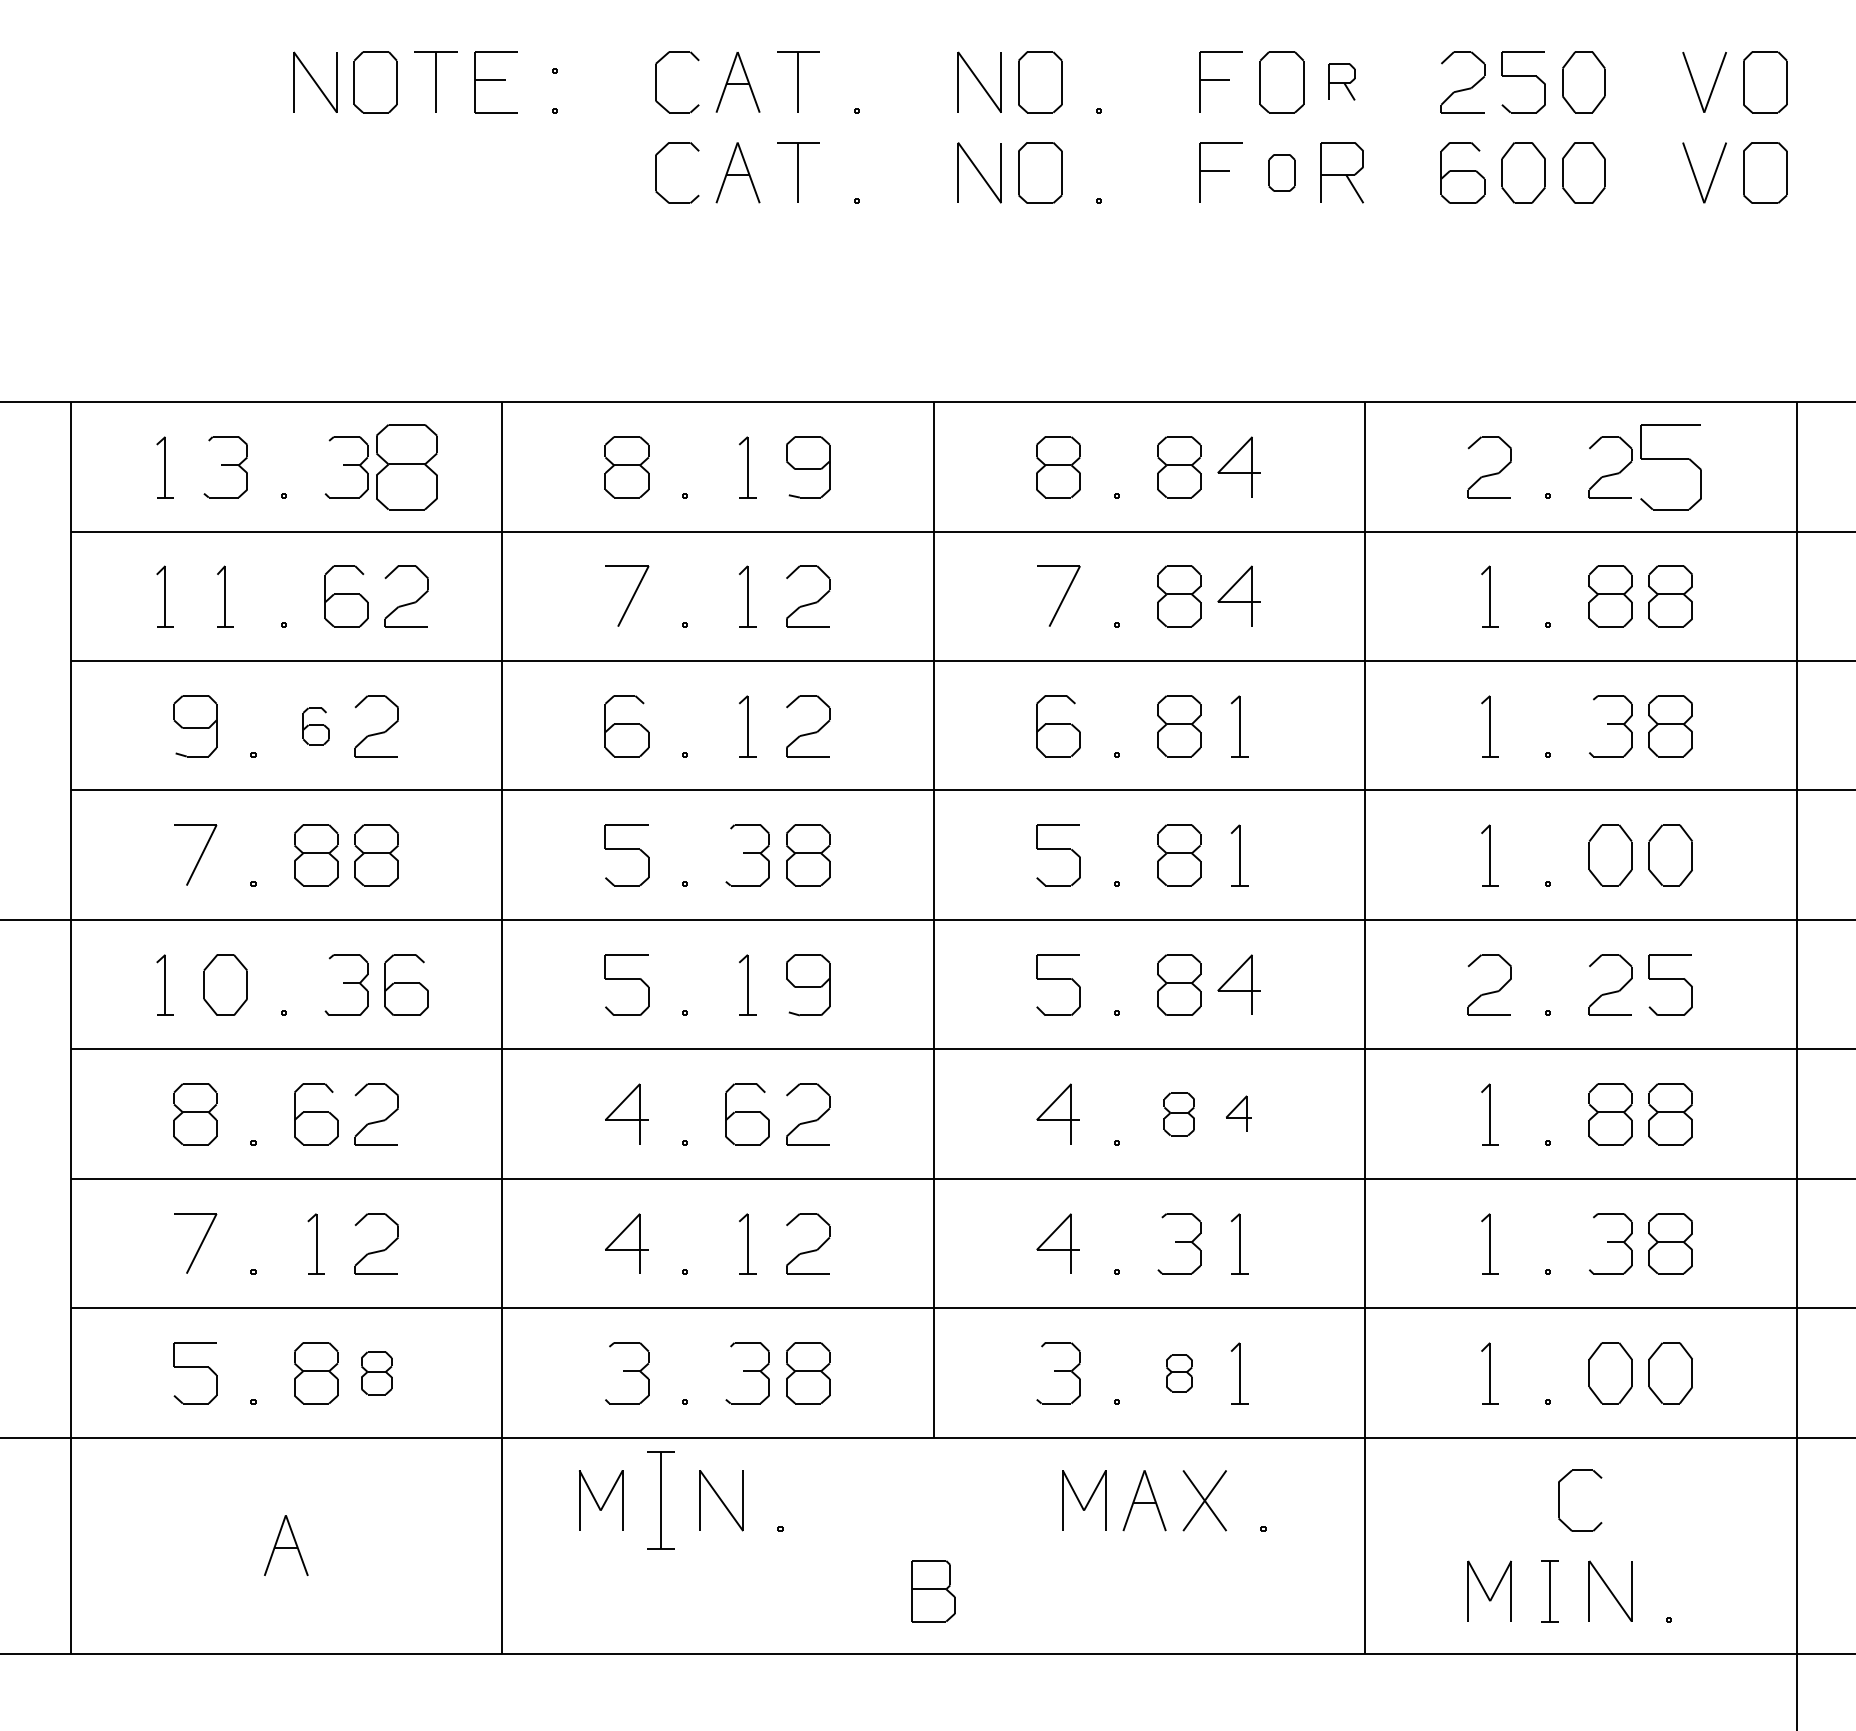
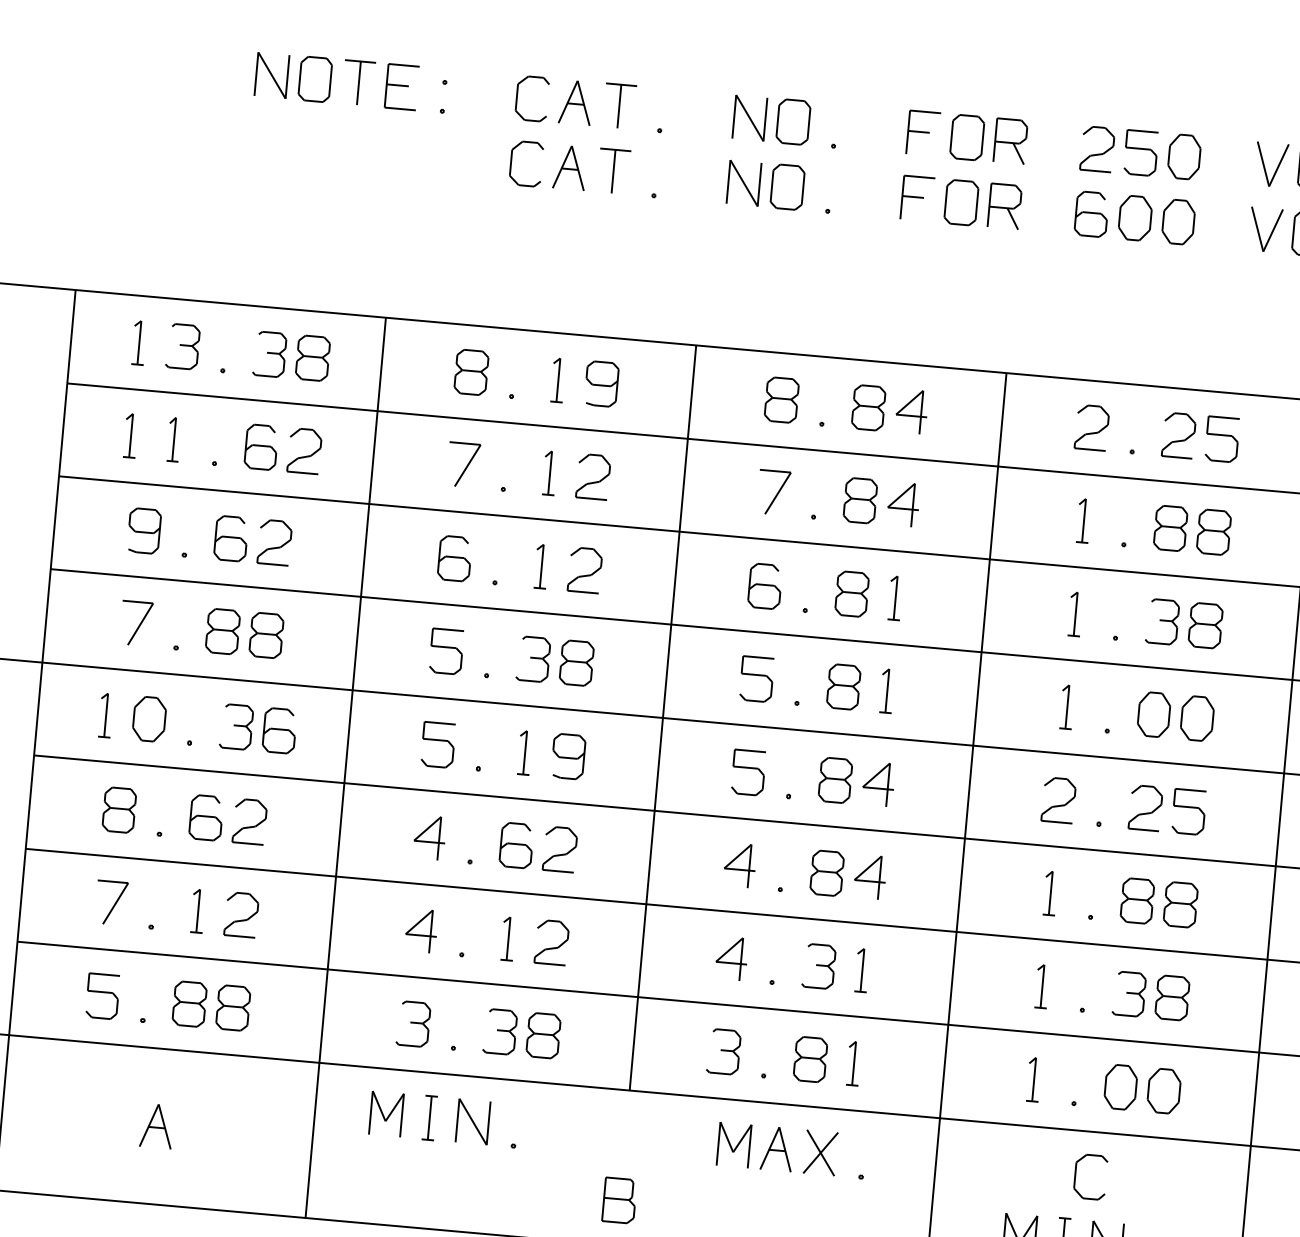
part: (1341, 81) -> (1010, 140), size x1.67
part: (1281, 172) -> (961, 202), size x1.67
part: (406, 467) -> (312, 358), size x0.71
part: (1670, 467) -> (1222, 439), size x0.71
part: (316, 726) -> (231, 538), size x1.67
part: (1238, 1113) -> (869, 876), size x1.67
part: (1179, 1114) -> (827, 873), size x1.43
part: (376, 1373) -> (233, 1008), size x1.43
part: (1179, 1373) -> (810, 1059), size x1.67
part: (661, 1500) -> (429, 1117), size x0.62

